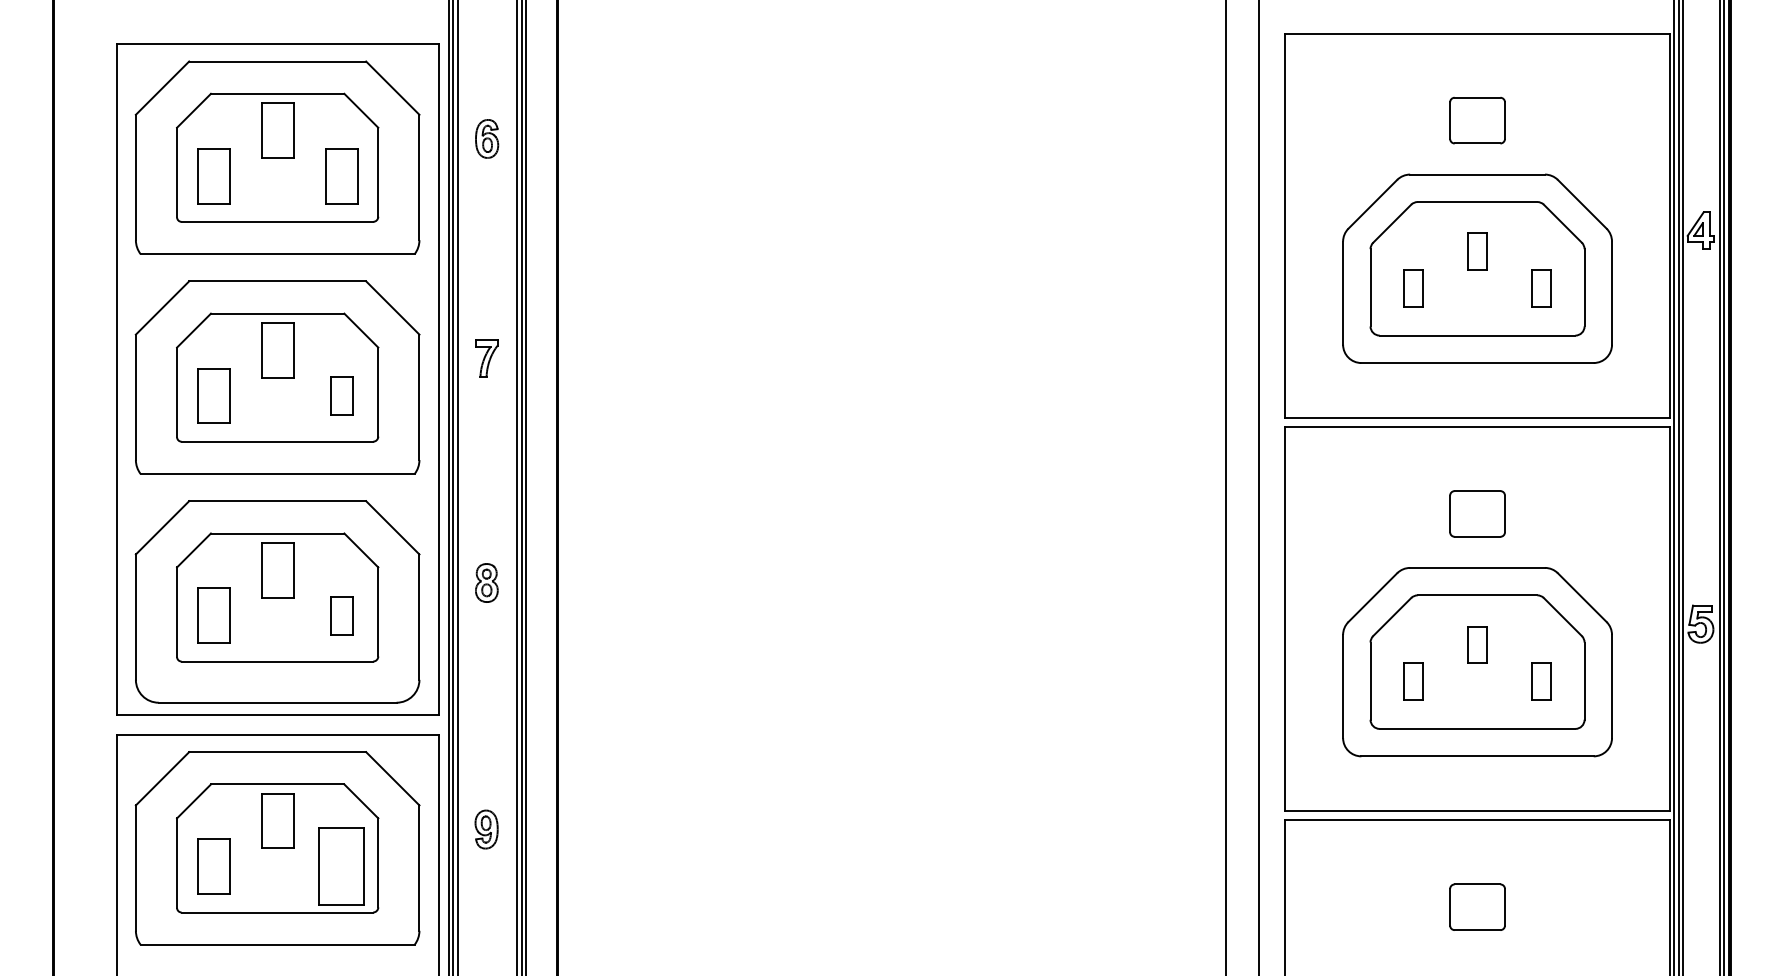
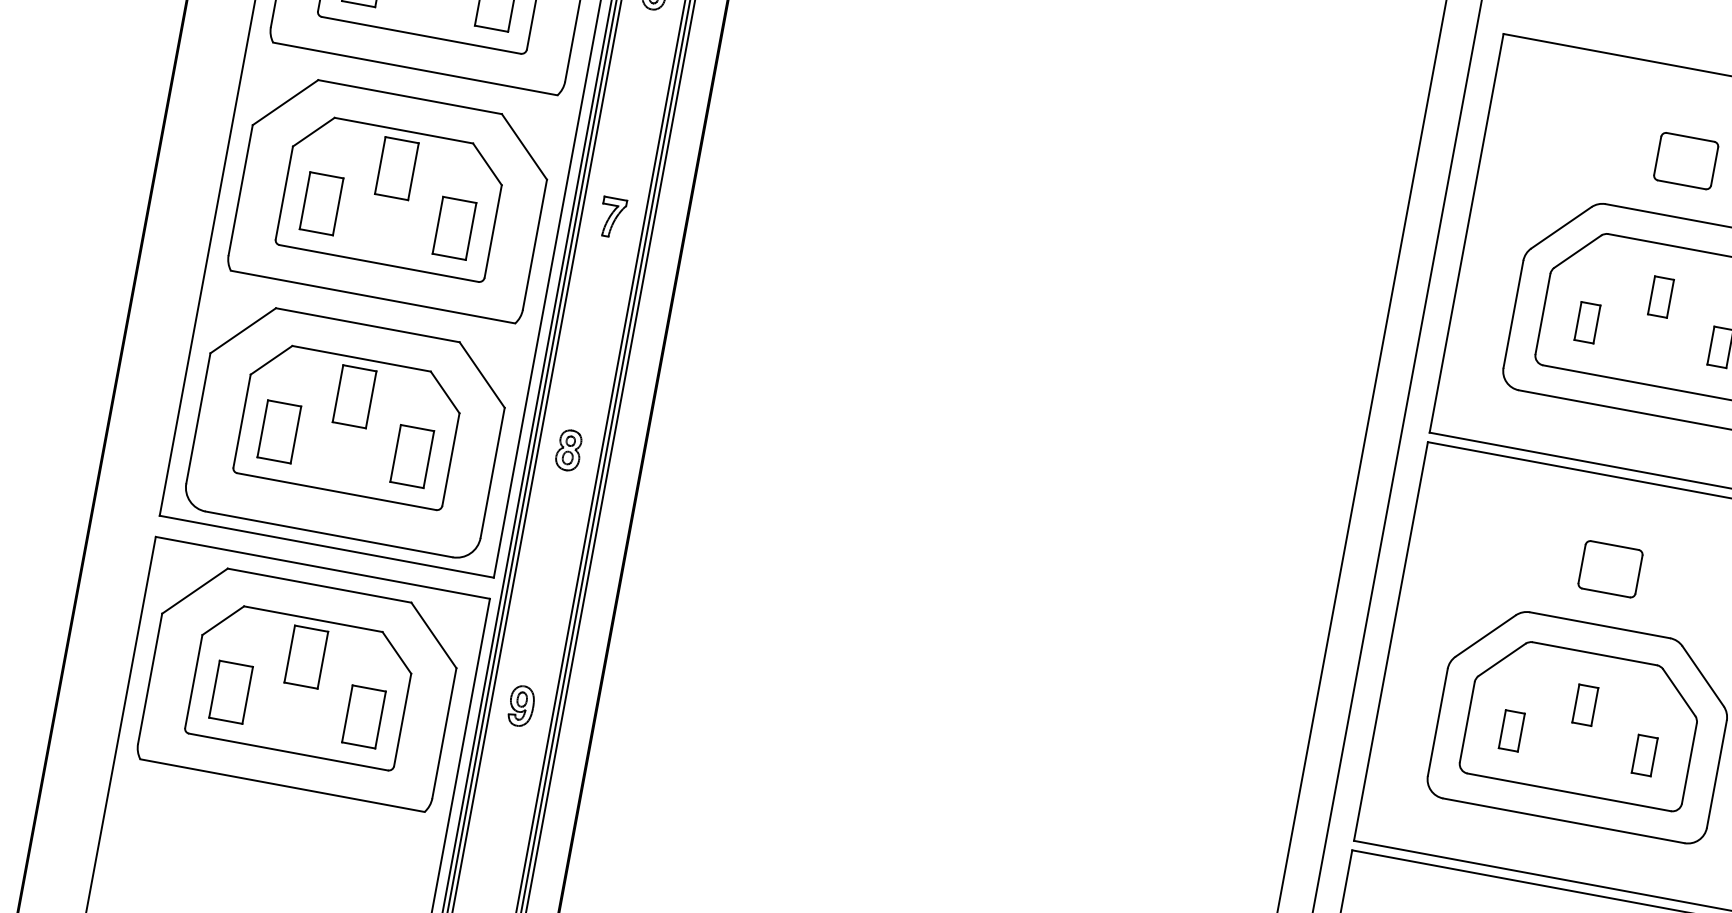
part: (341, 395) -> (454, 227), size x1.43
part: (341, 615) -> (412, 456), size x1.43
part: (341, 866) -> (363, 716), size x0.71

